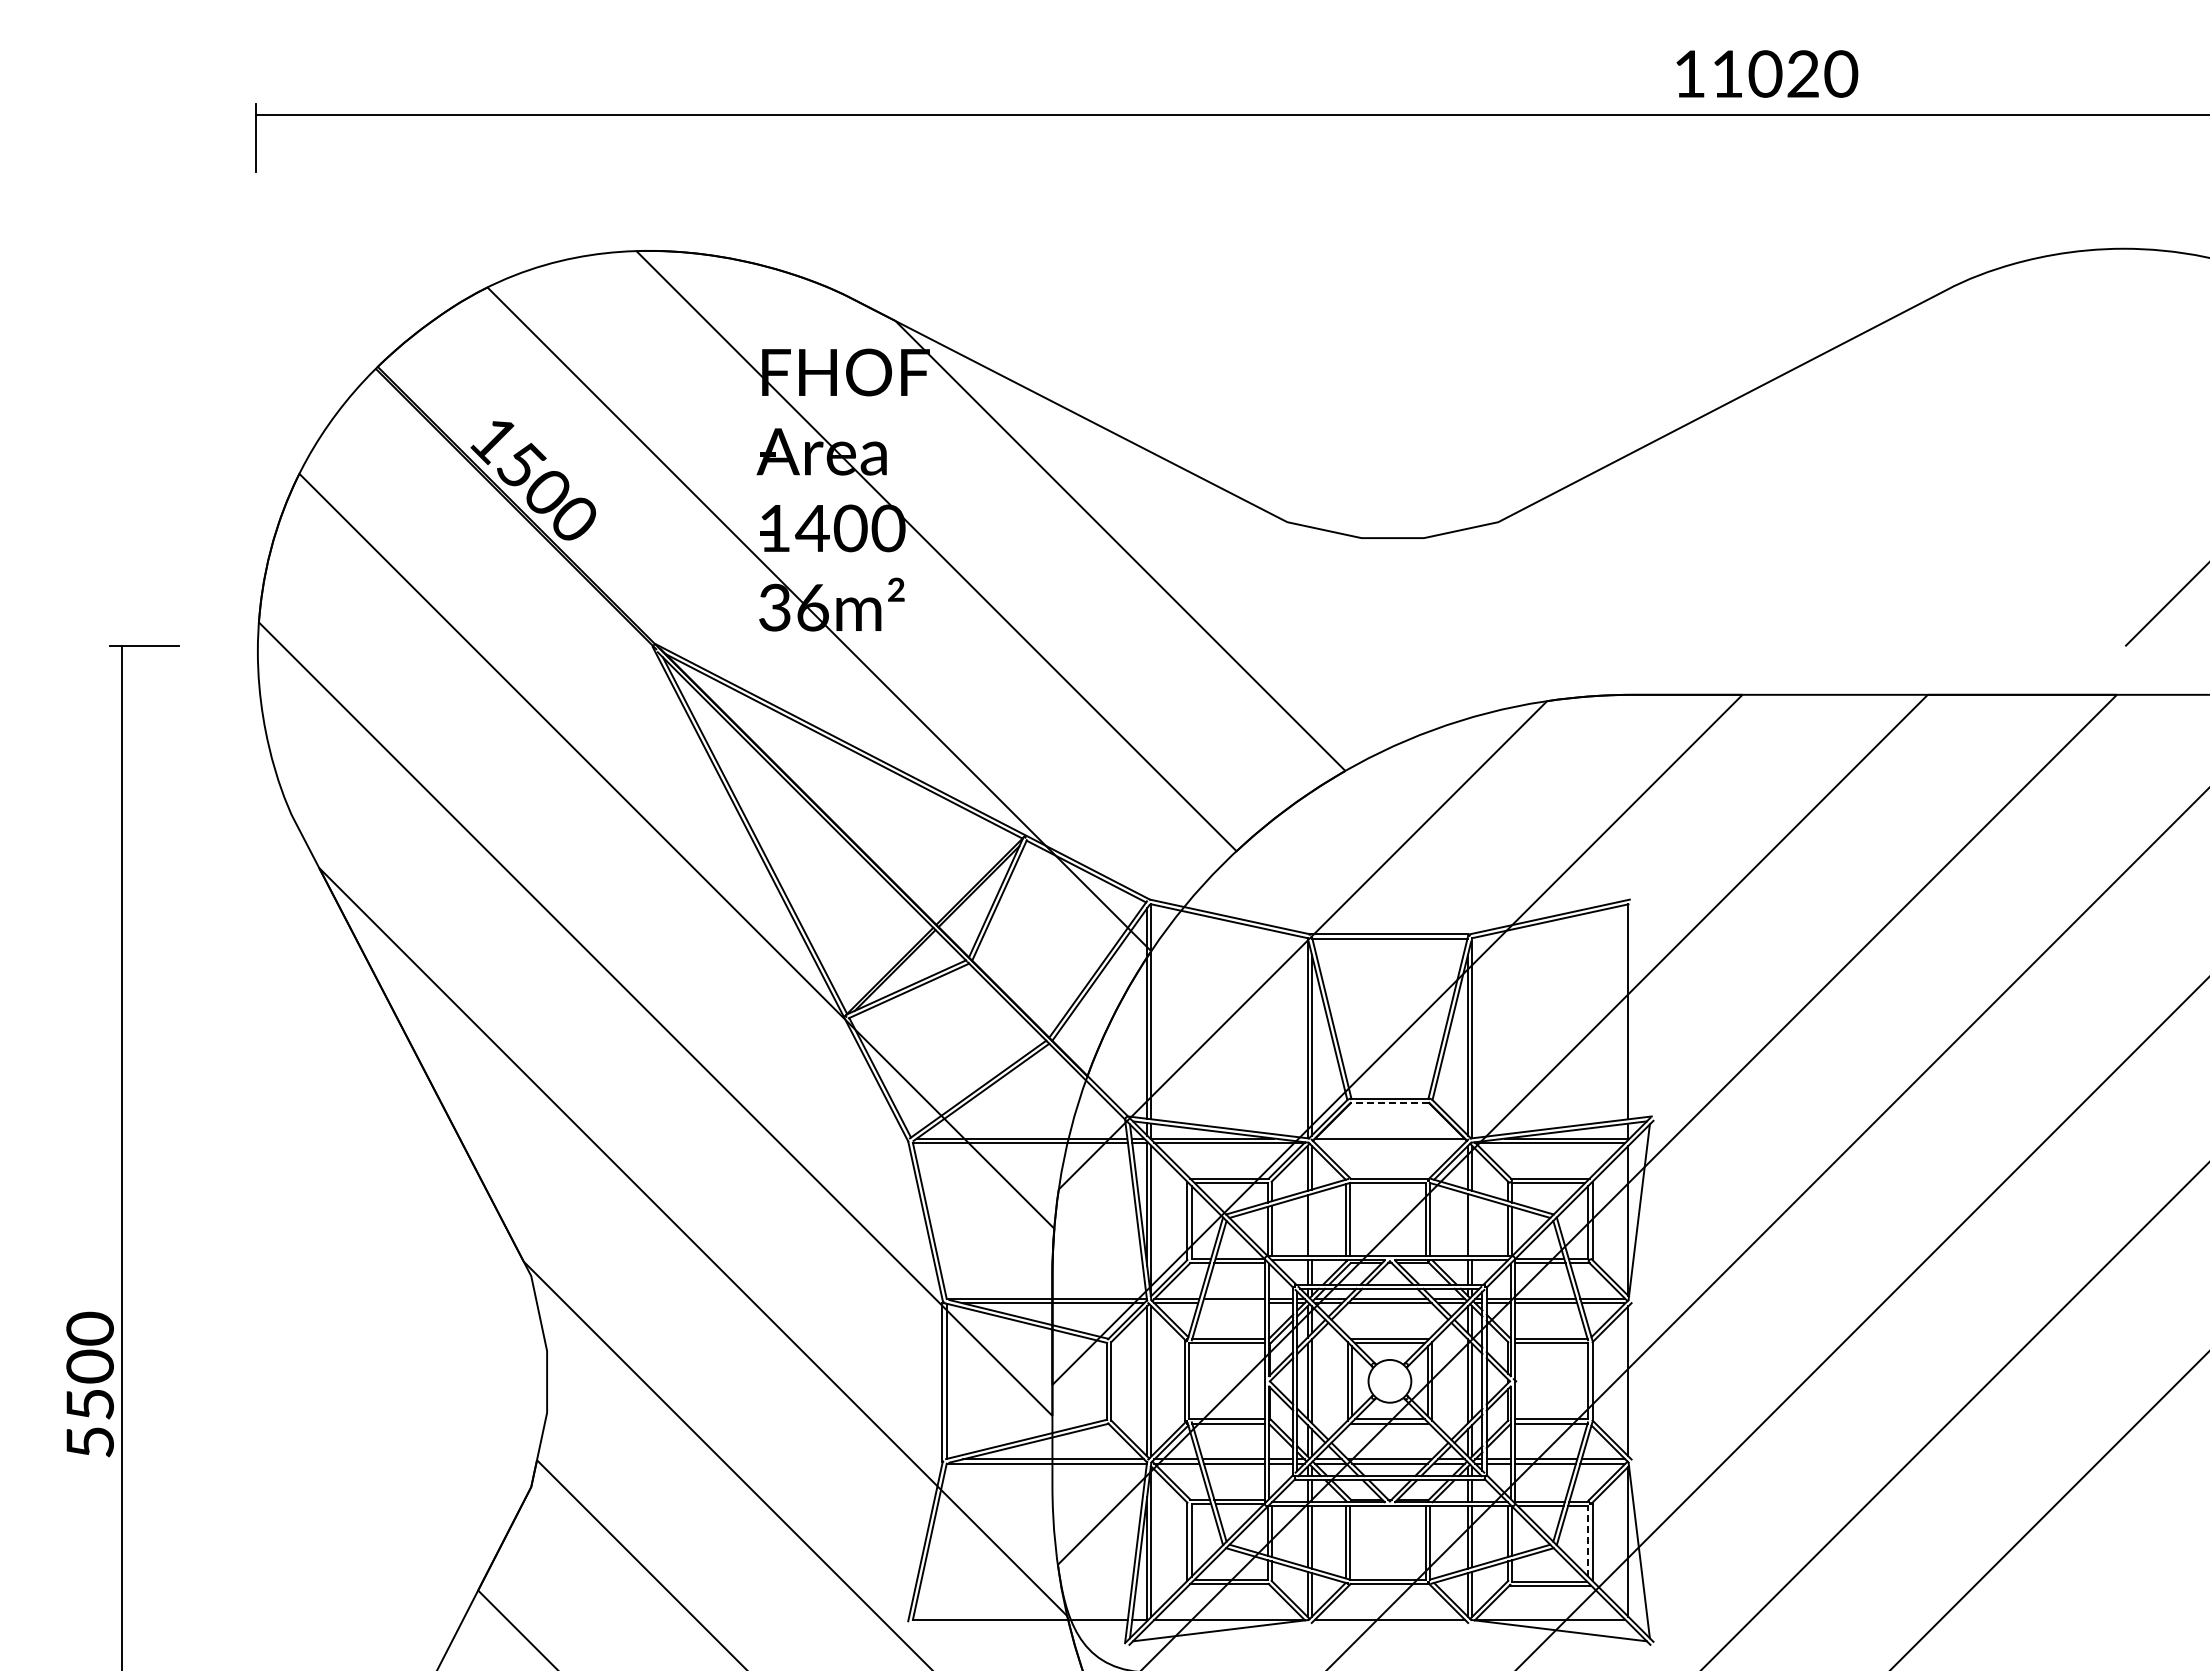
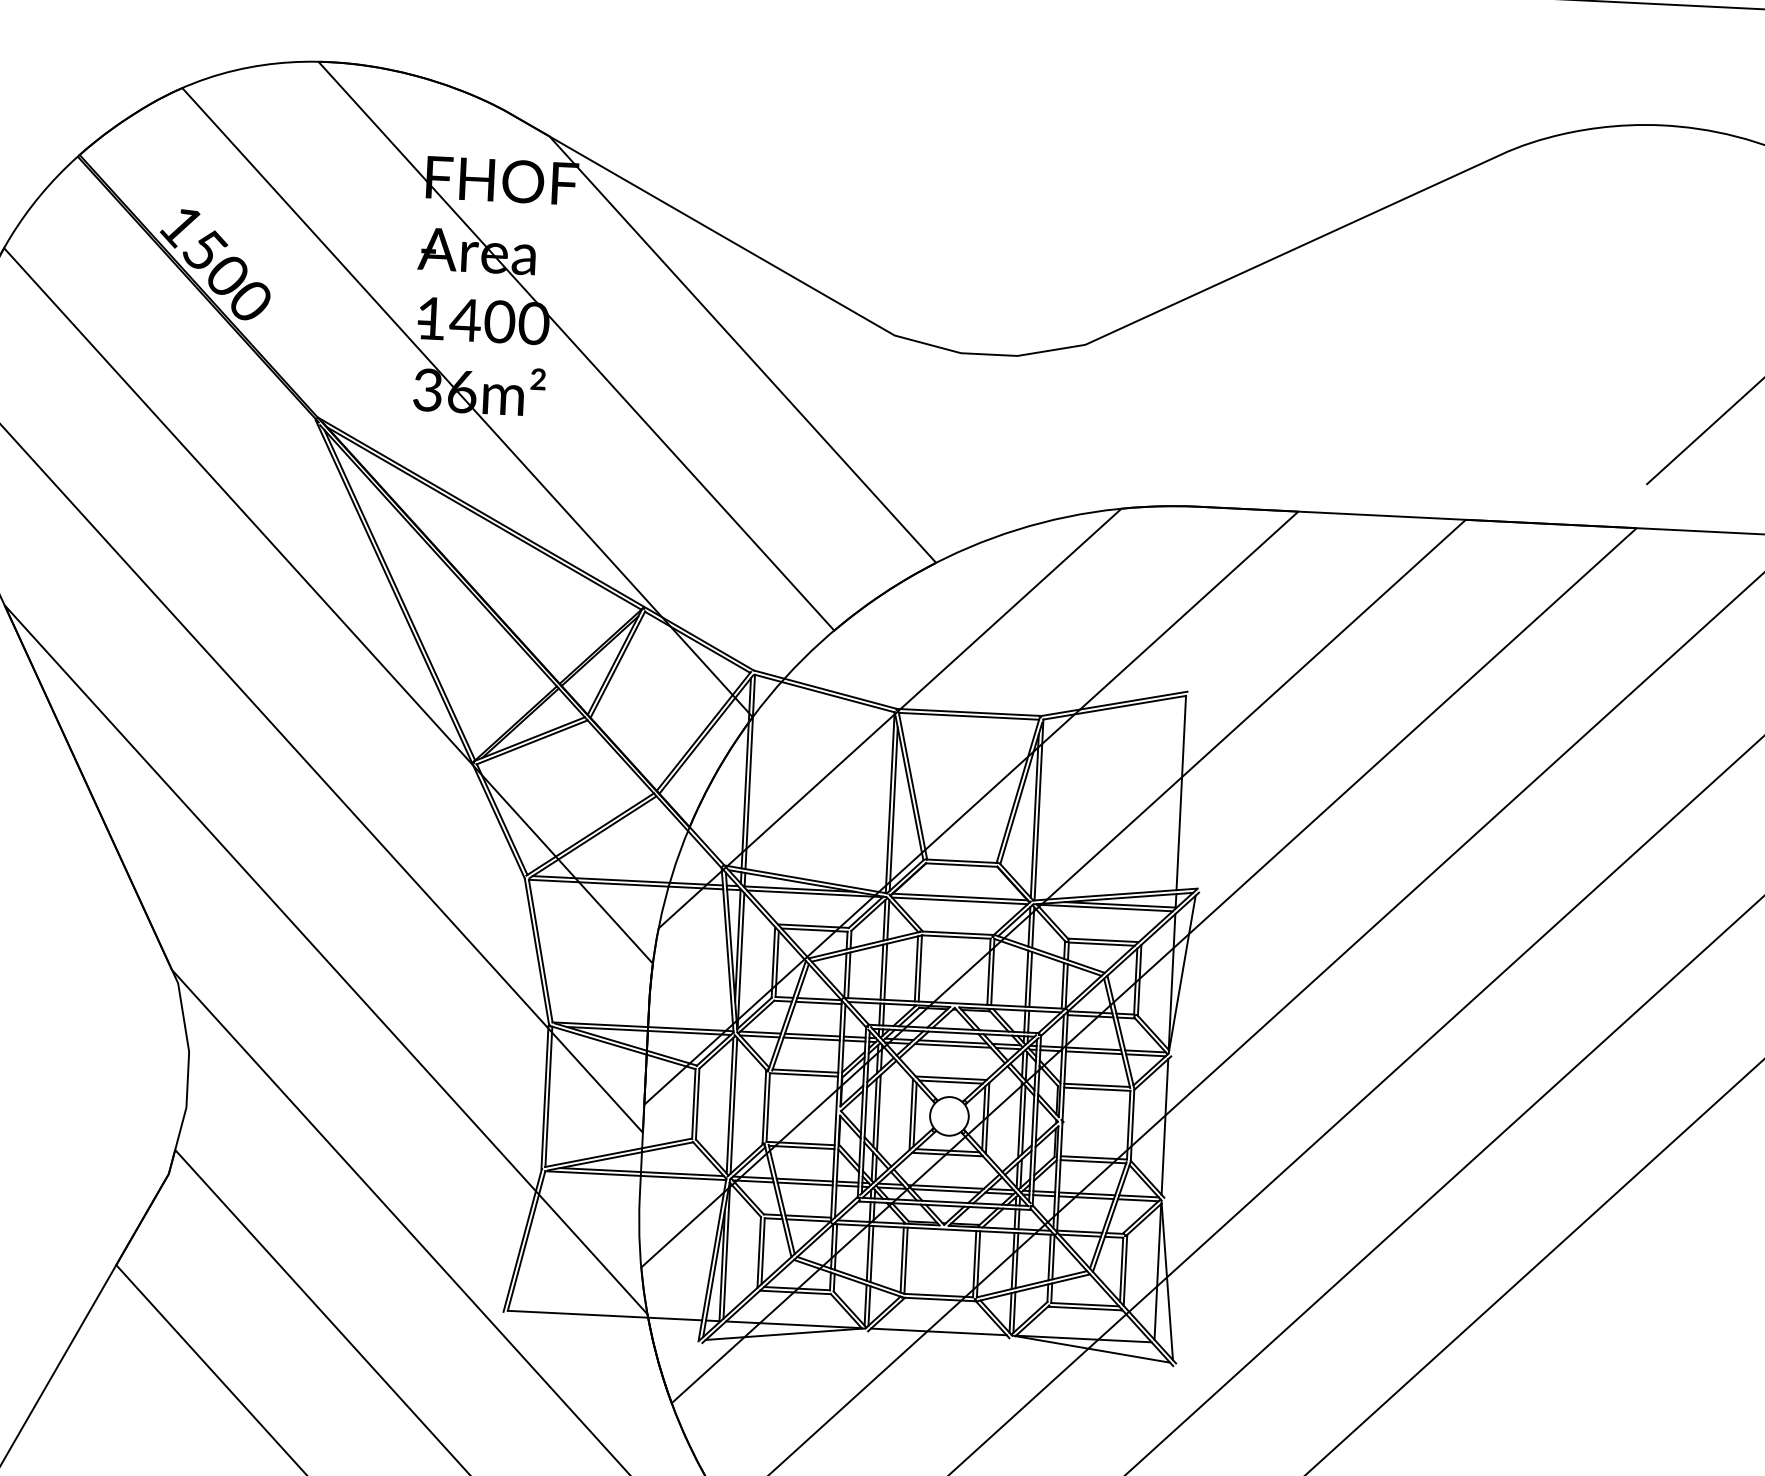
line: (1389, 1103) -> (961, 865), dashed -> solid
line: (1389, 1142) -> (959, 900), added
line: (1311, 1225) -> (885, 972), added
line: (1472, 1225) -> (1030, 979), added
line: (1233, 1303) -> (811, 1039), added
line: (1588, 1540) -> (1121, 1268), dashed -> solid

